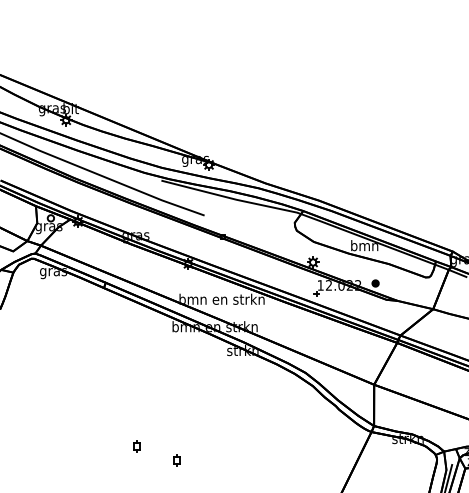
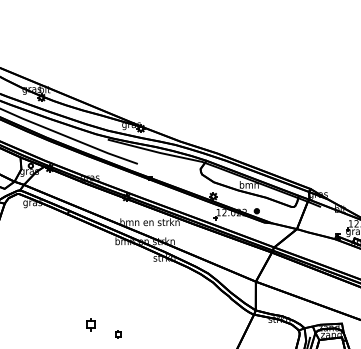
part: (136, 446) -> (90, 324), size x1.6

